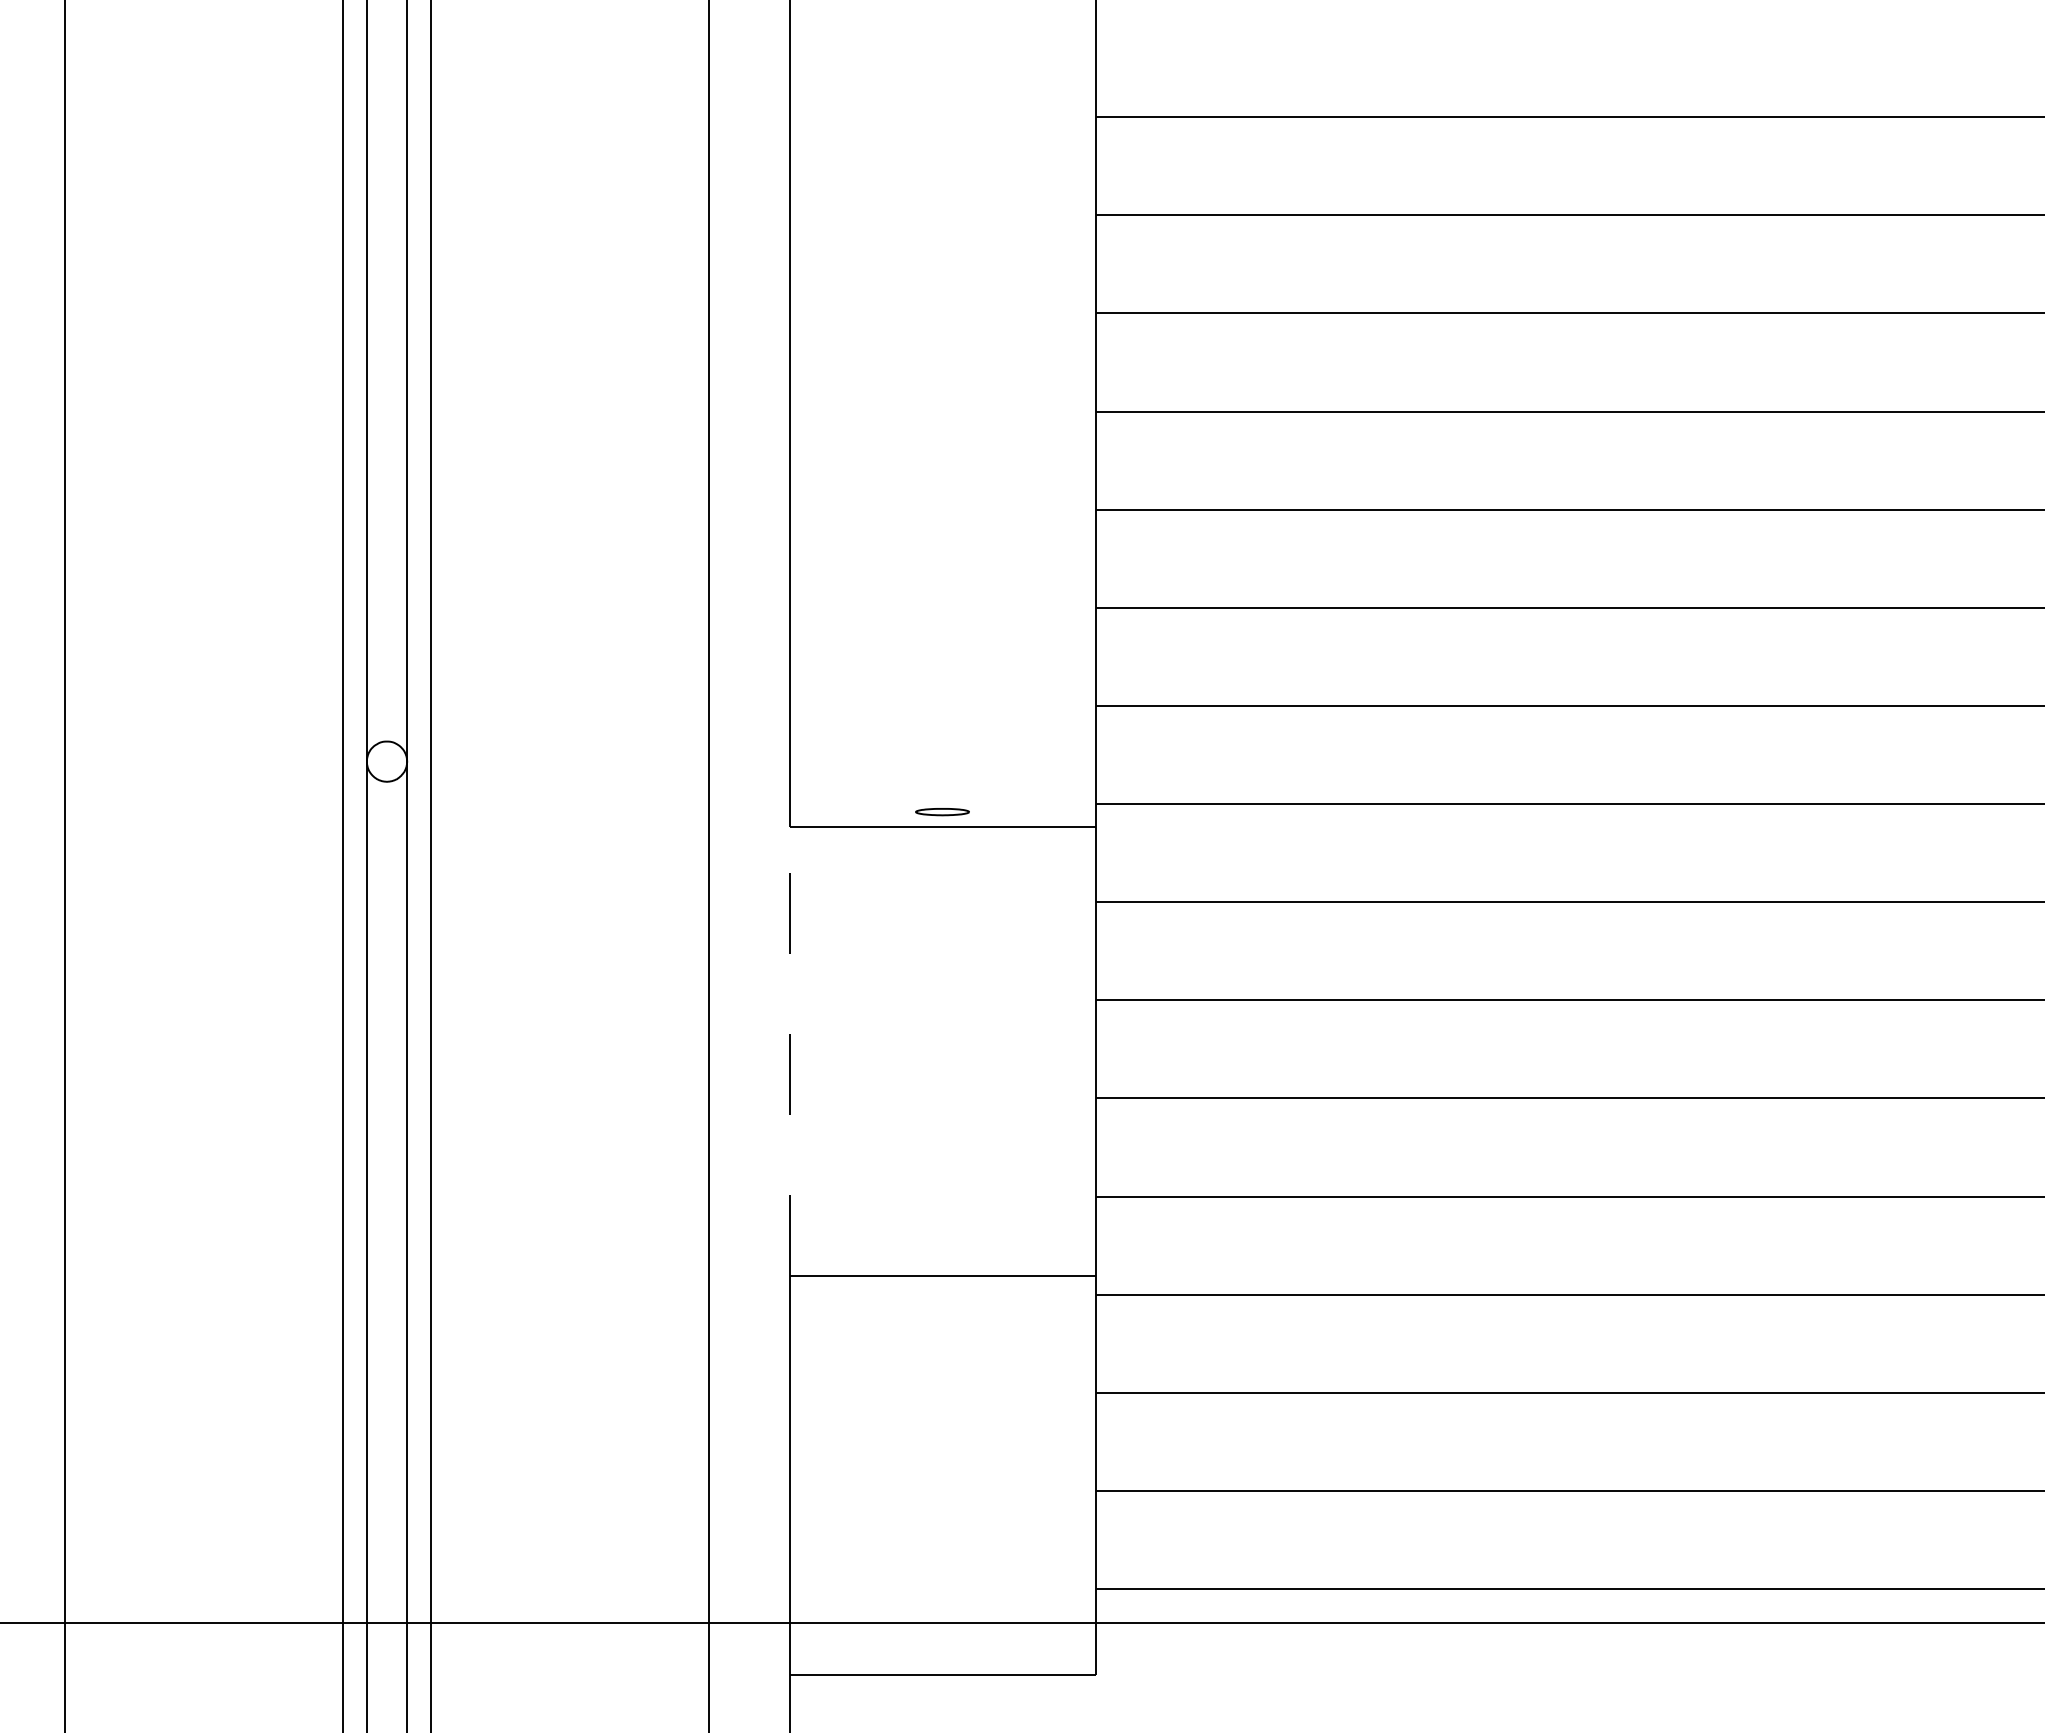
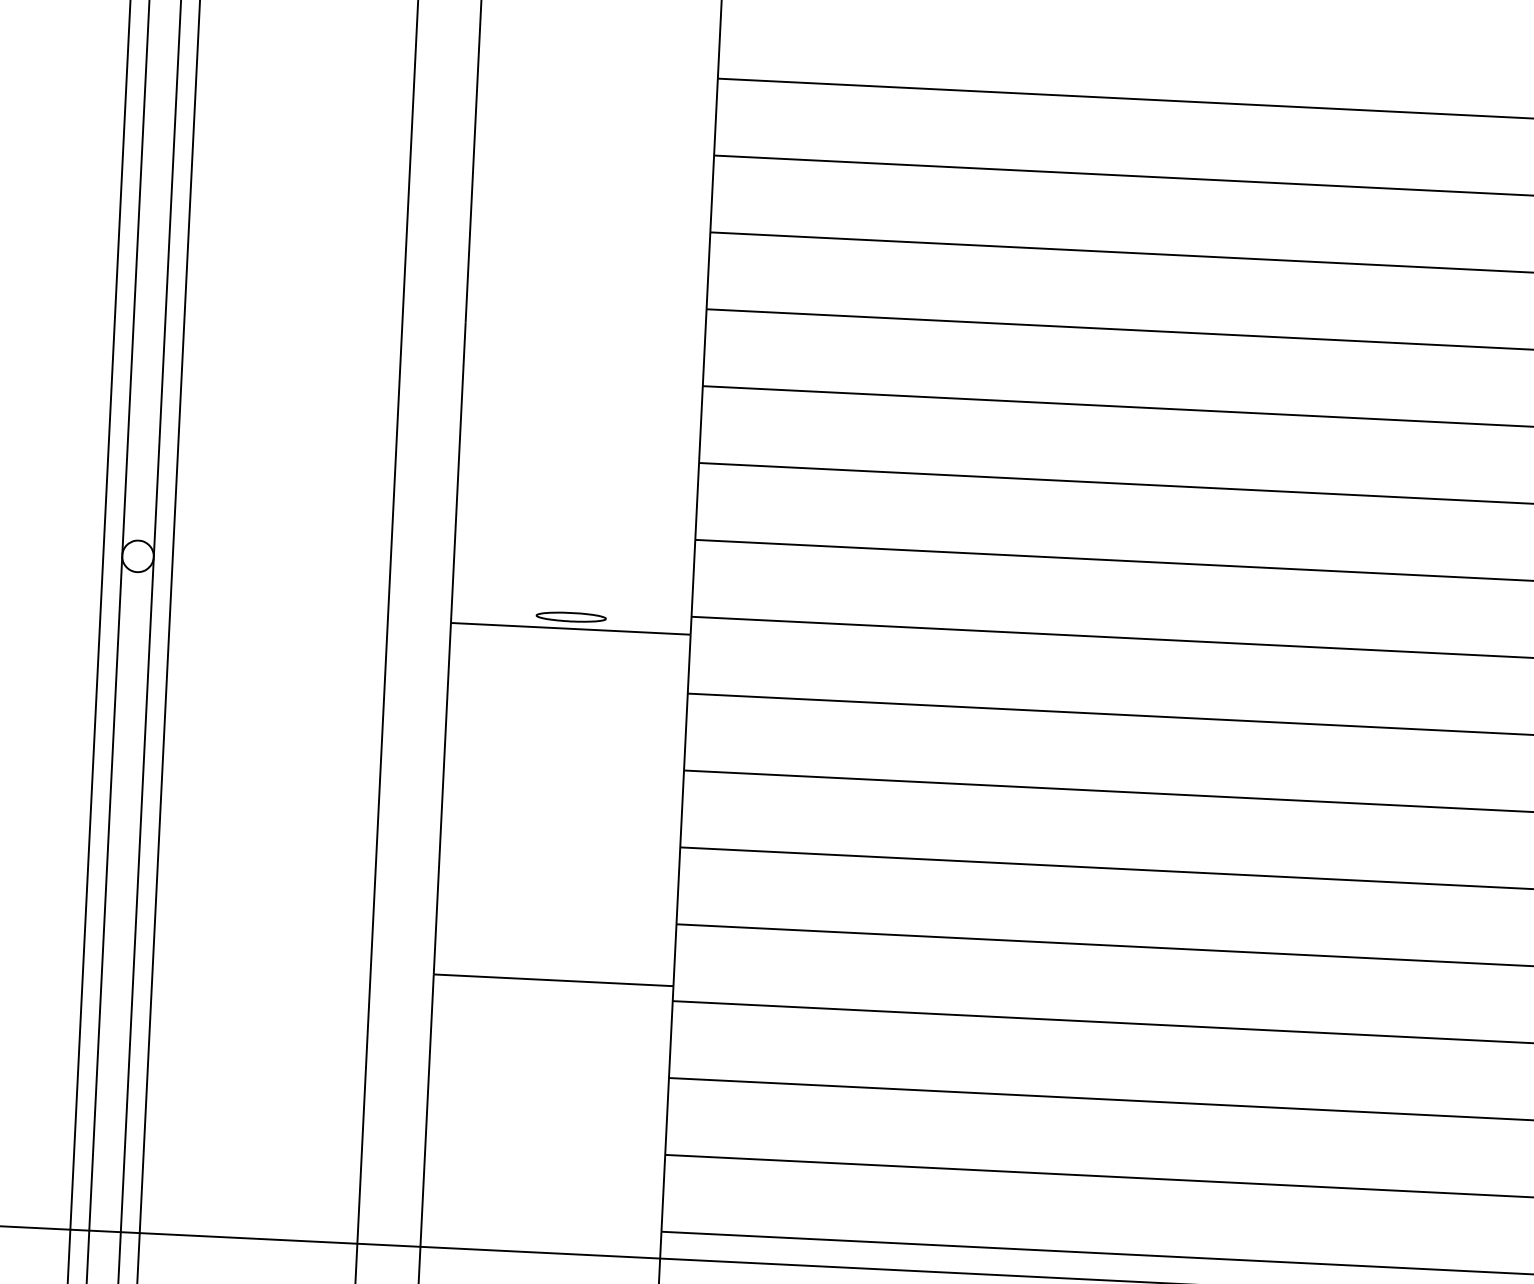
part: (942, 811) -> (571, 616), size x1.67
line: (789, 1050) -> (442, 798), dashed -> solid

